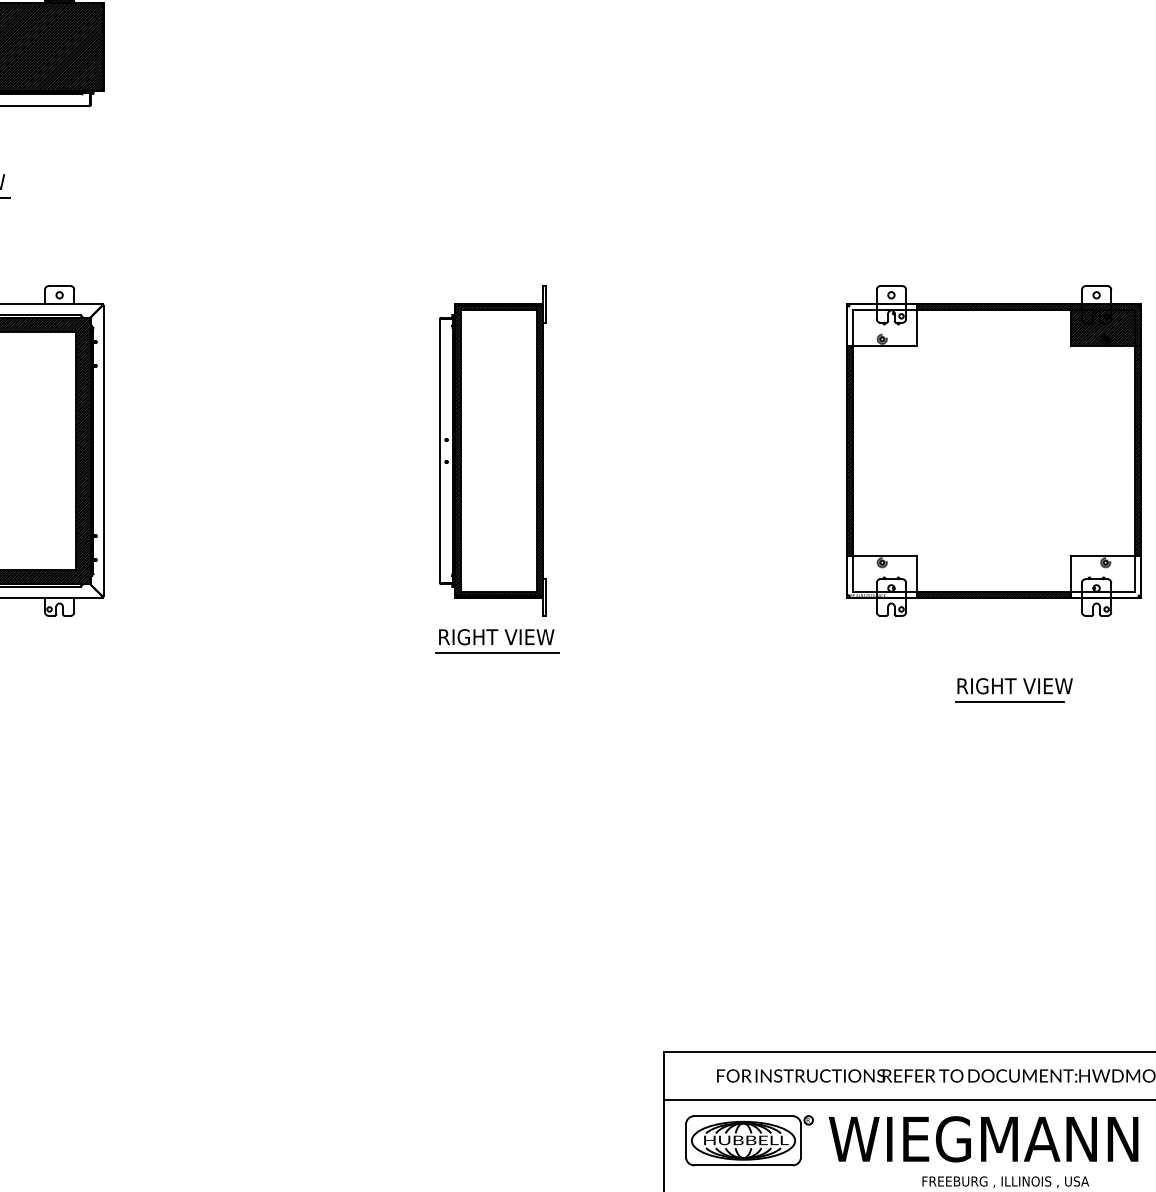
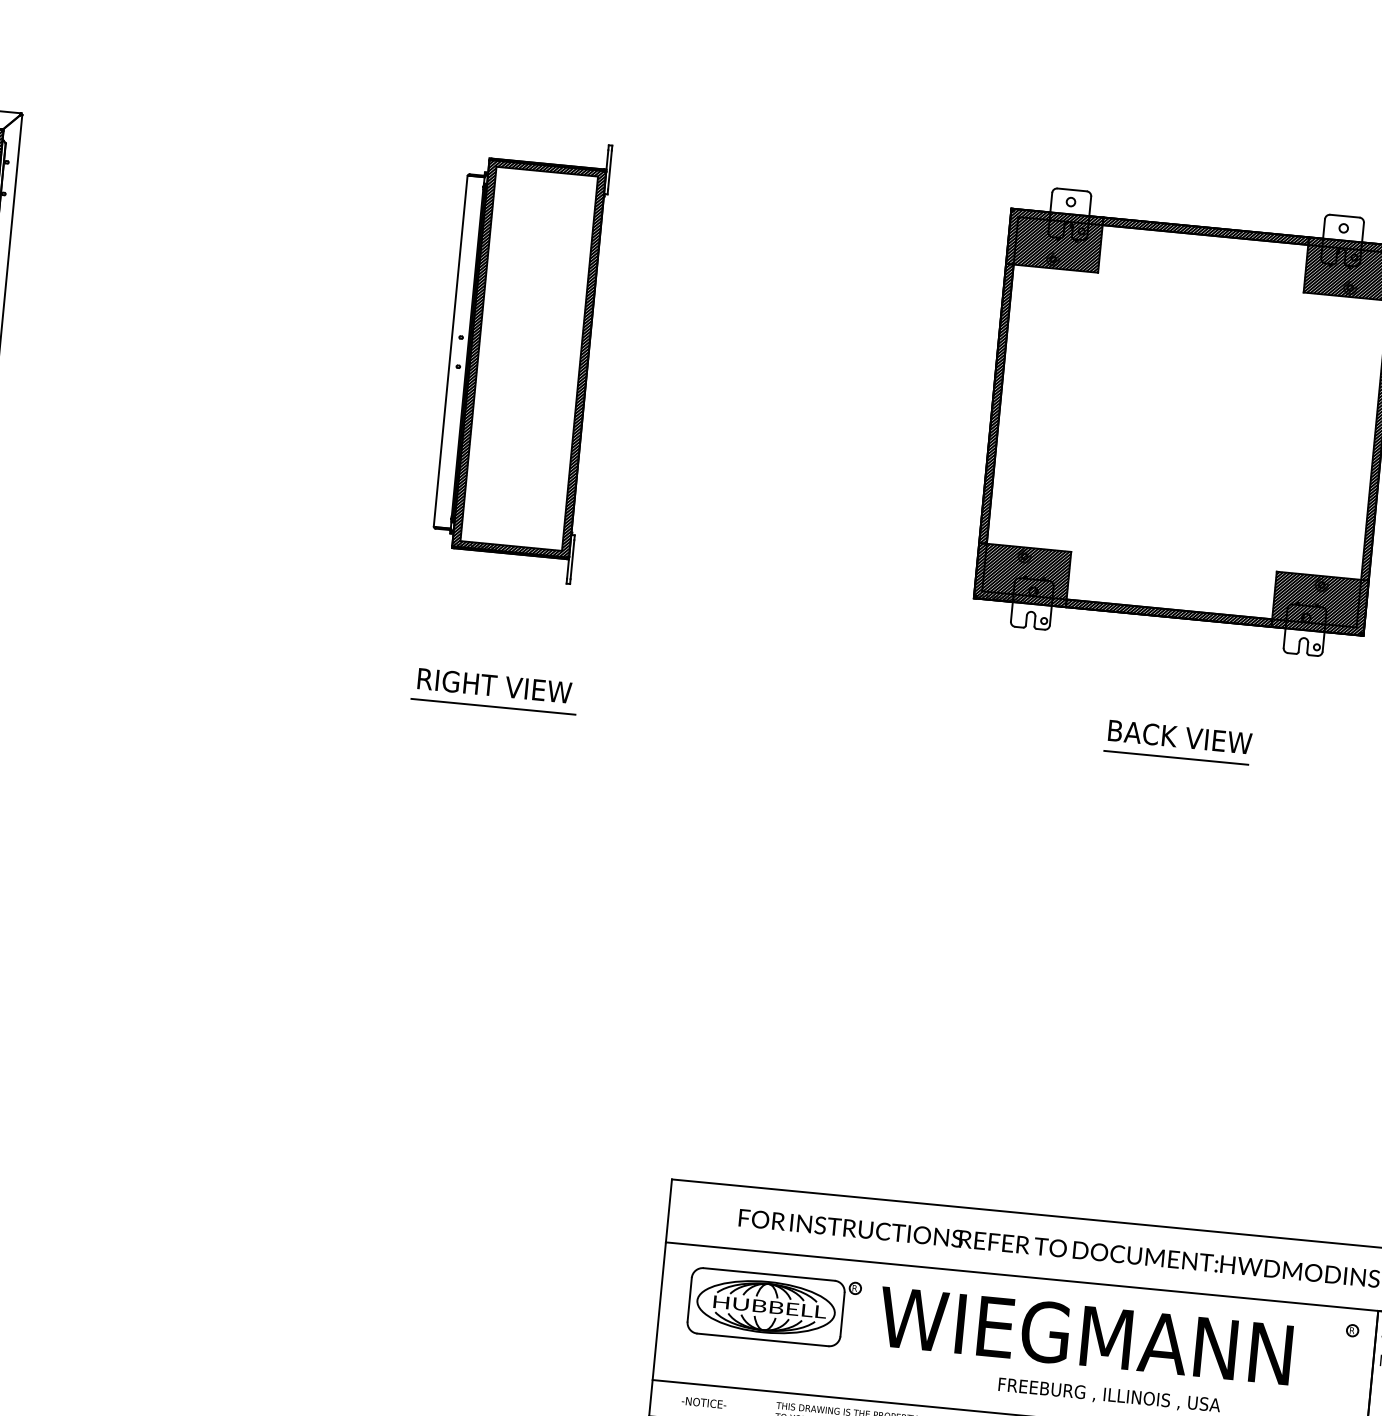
hatch: (881, 324) -> (1054, 239), added
hatch: (881, 576) -> (1021, 574), added
hatch: (1105, 576) -> (1319, 603), added
part: (497, 641) -> (495, 691), moved
text: (1015, 686) -> (1185, 738), RIGHT VIEW -> BACK VIEW

